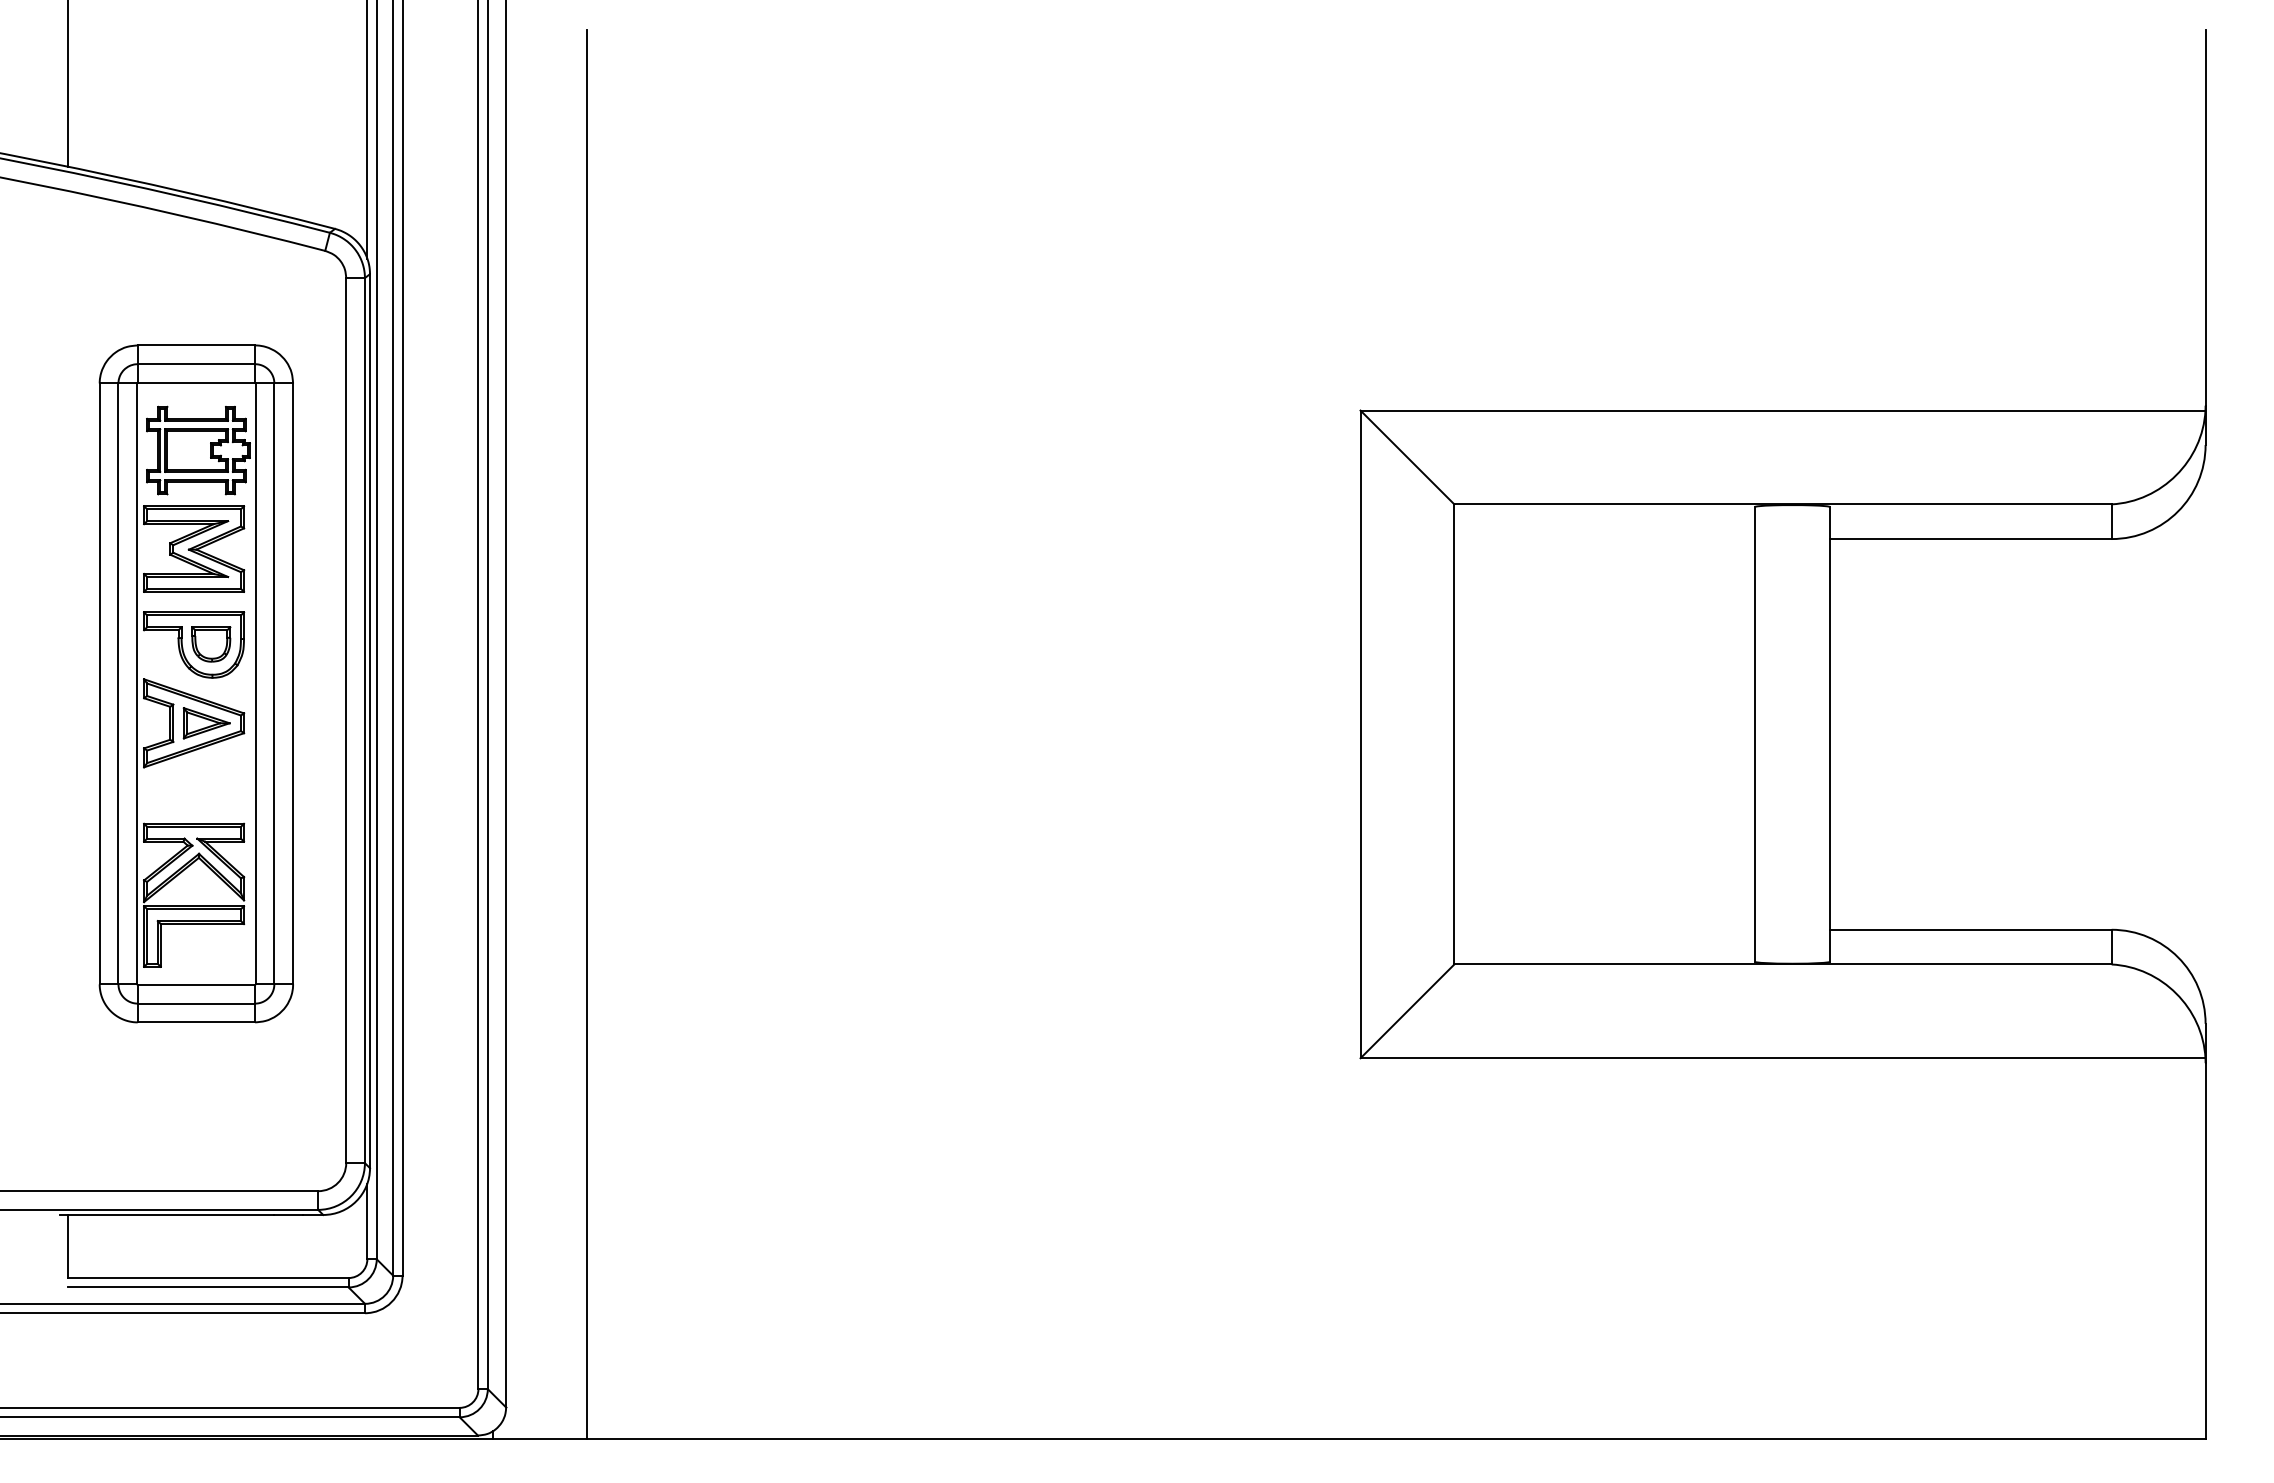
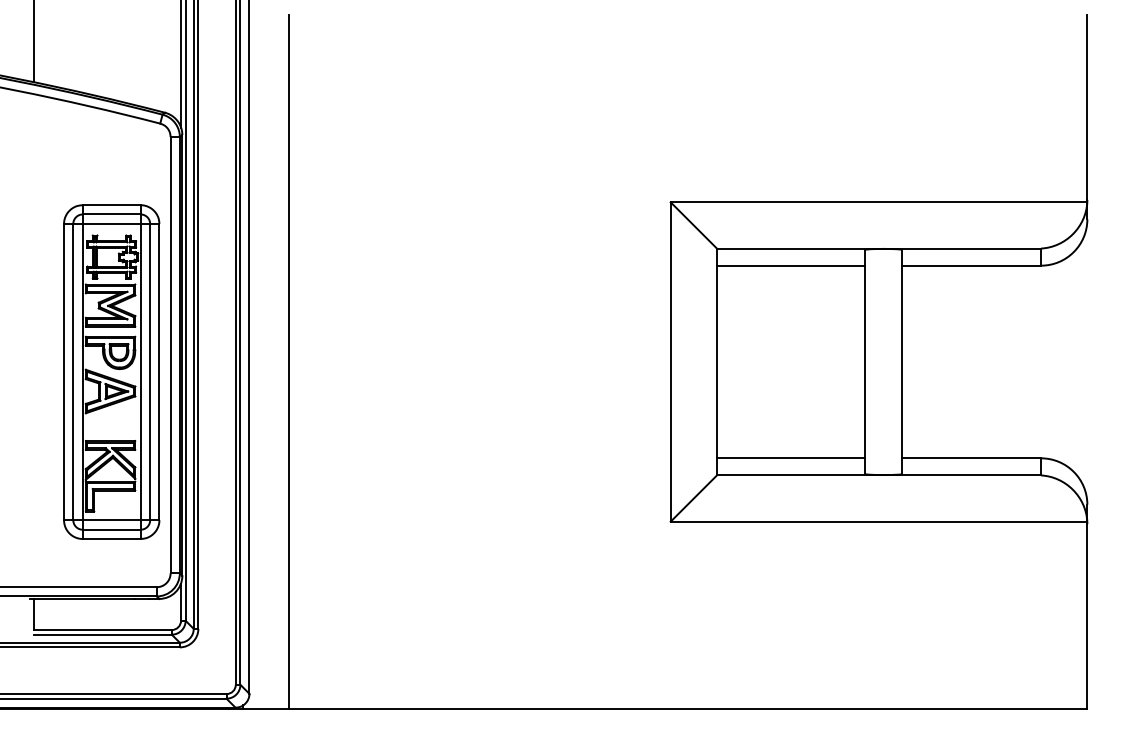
line: (1605, 538) -> (791, 265), added
part: (195, 682) -> (111, 371), moved
line: (1605, 930) -> (791, 458), added

